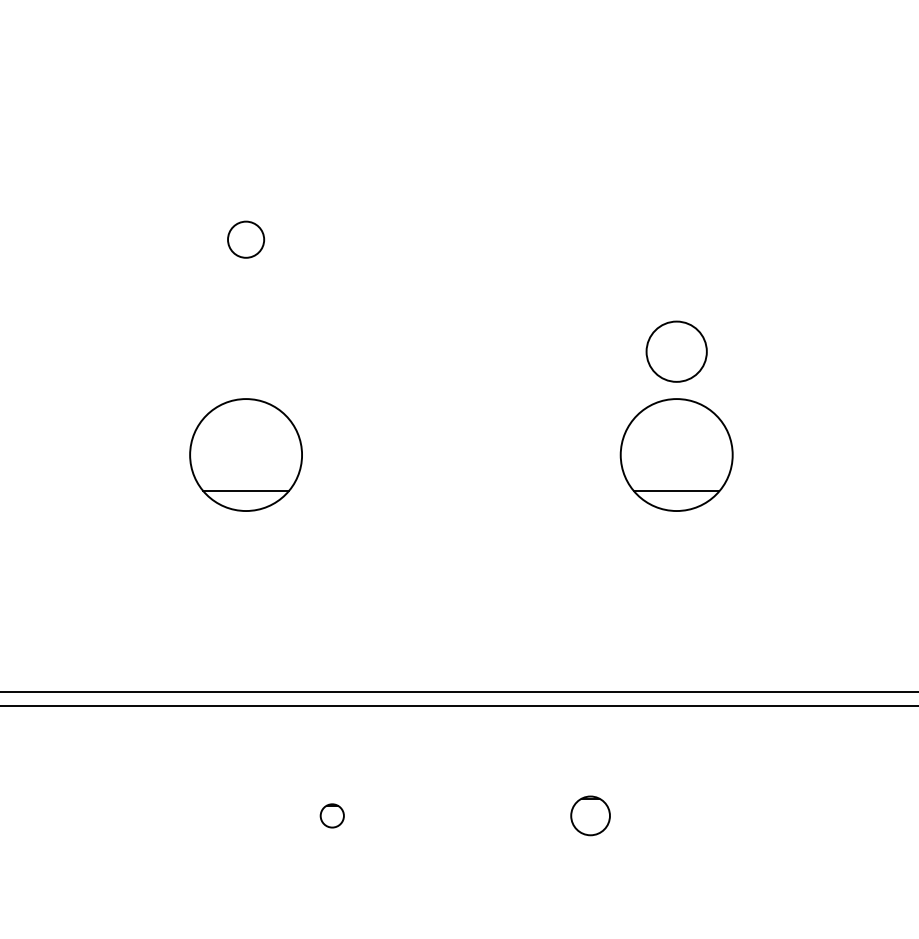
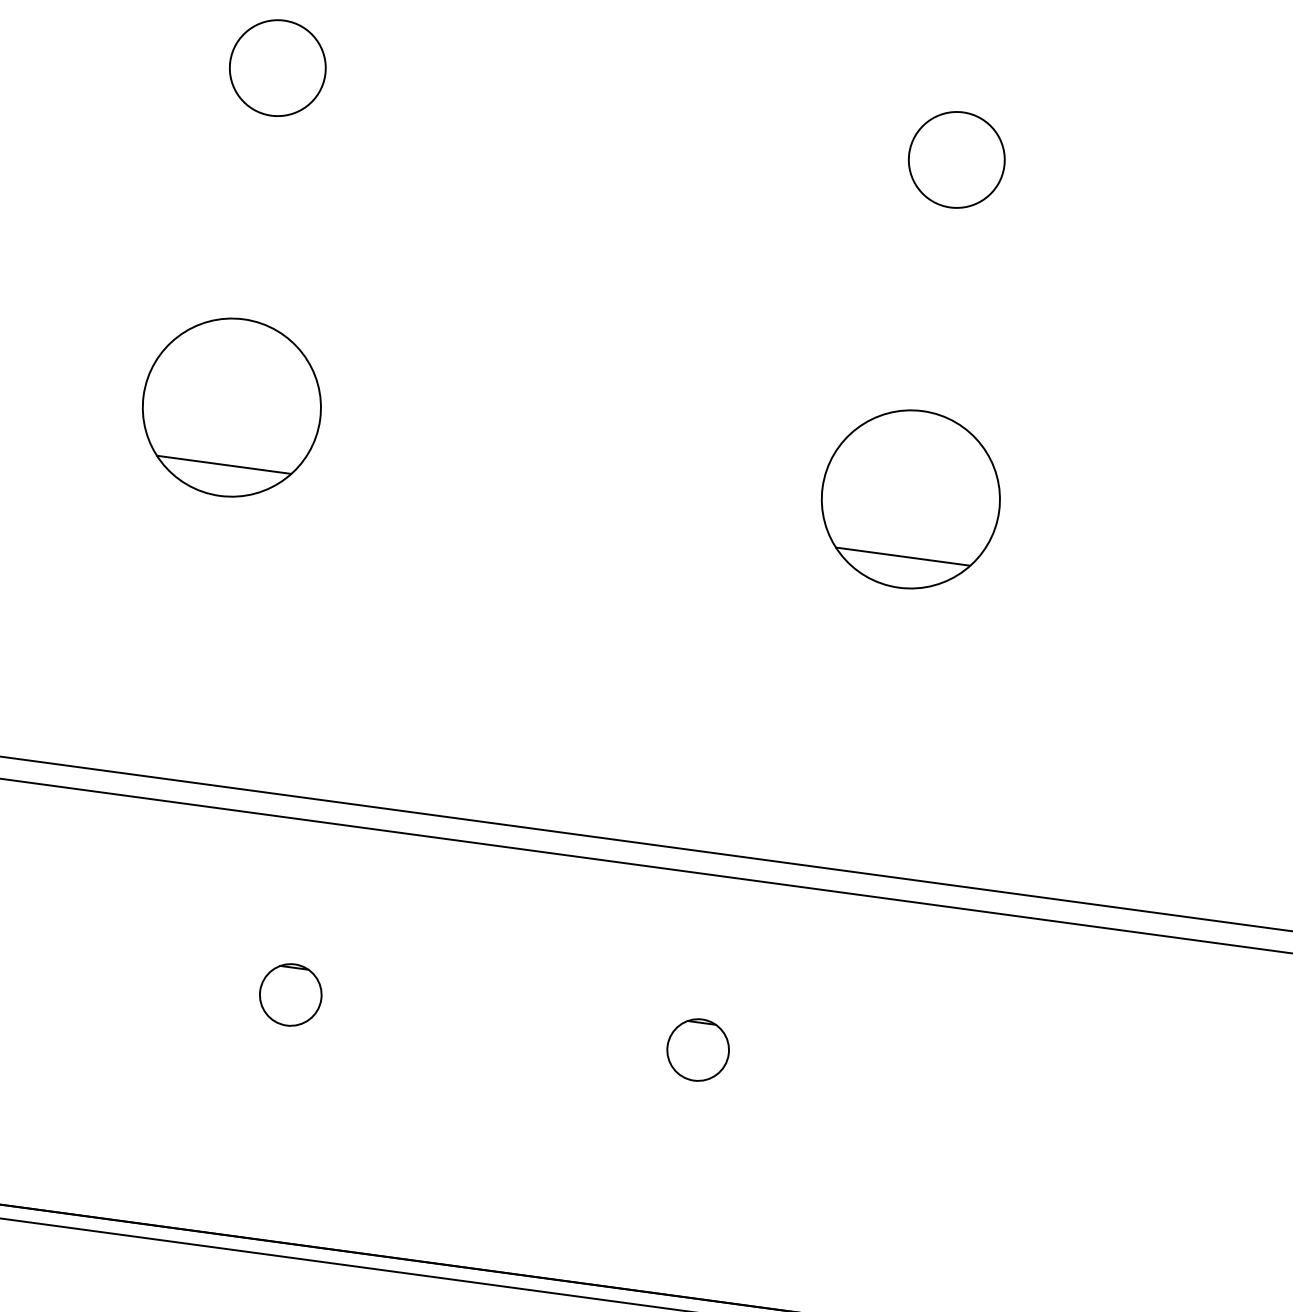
circle: (245, 239) -> (276, 67), size x1.67
circle: (676, 351) -> (956, 159), moved
part: (332, 815) -> (291, 994), size x1.67

